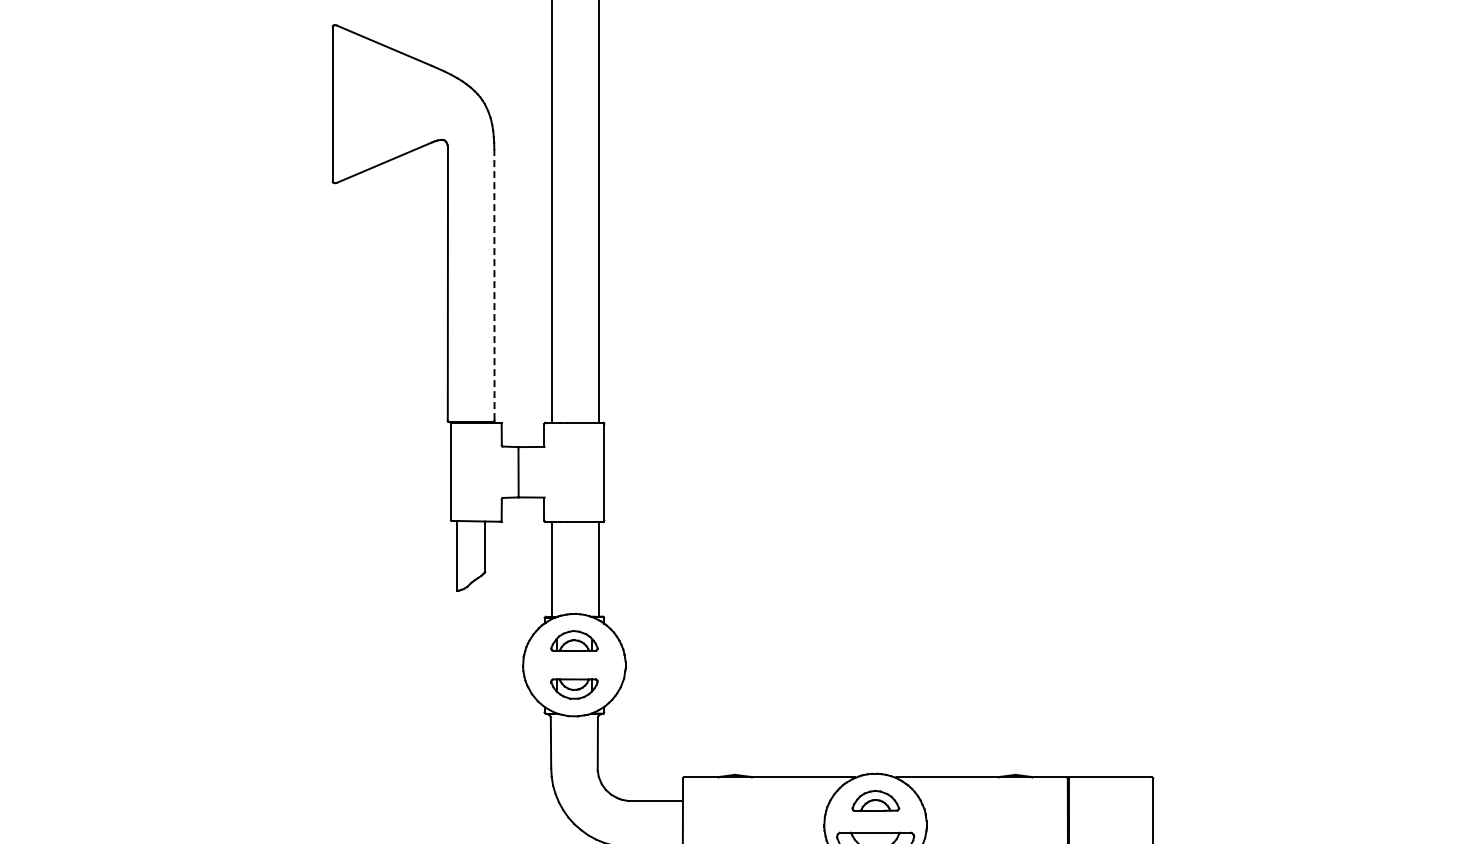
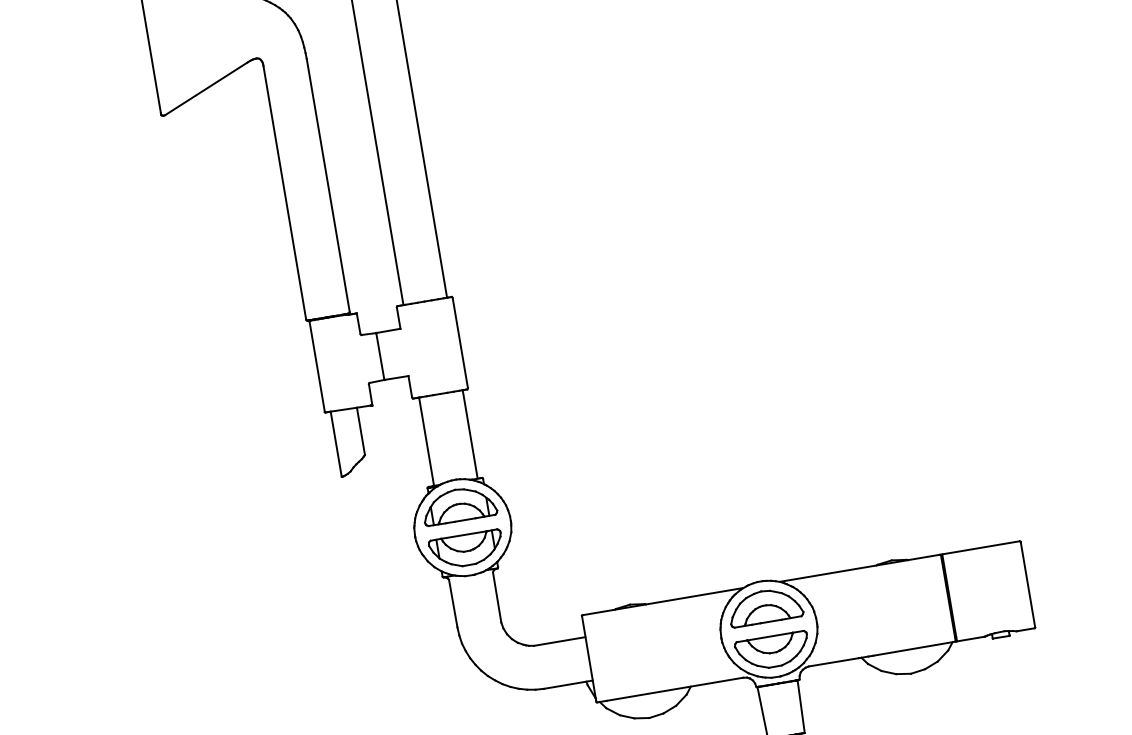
line: (494, 284) -> (328, 185), dashed -> solid
part: (574, 640) -> (459, 504), size x1.67
part: (574, 688) -> (466, 549), size x1.67
part: (875, 800) -> (765, 606), size x1.67

